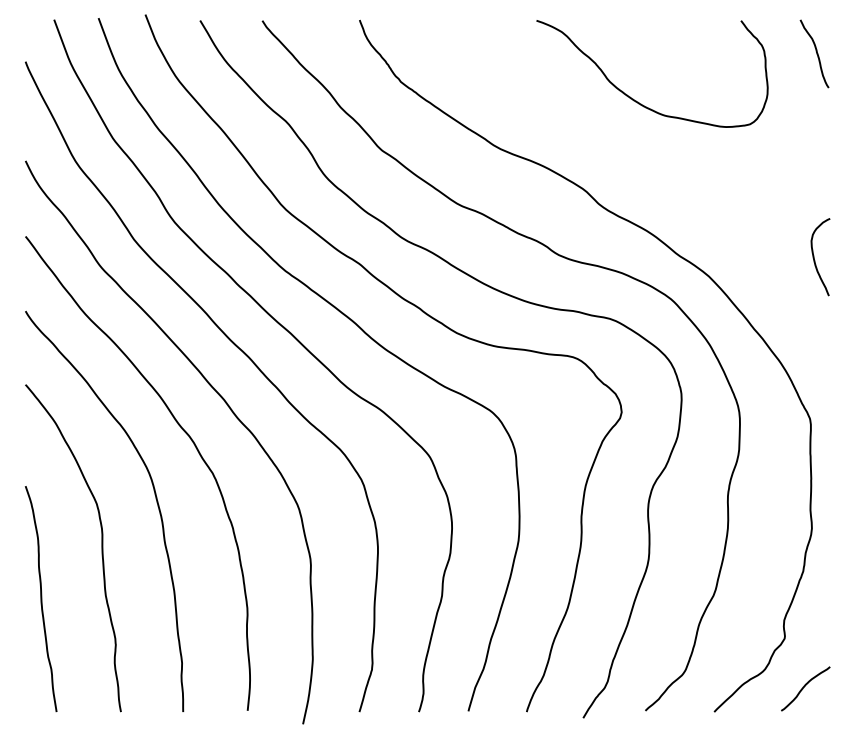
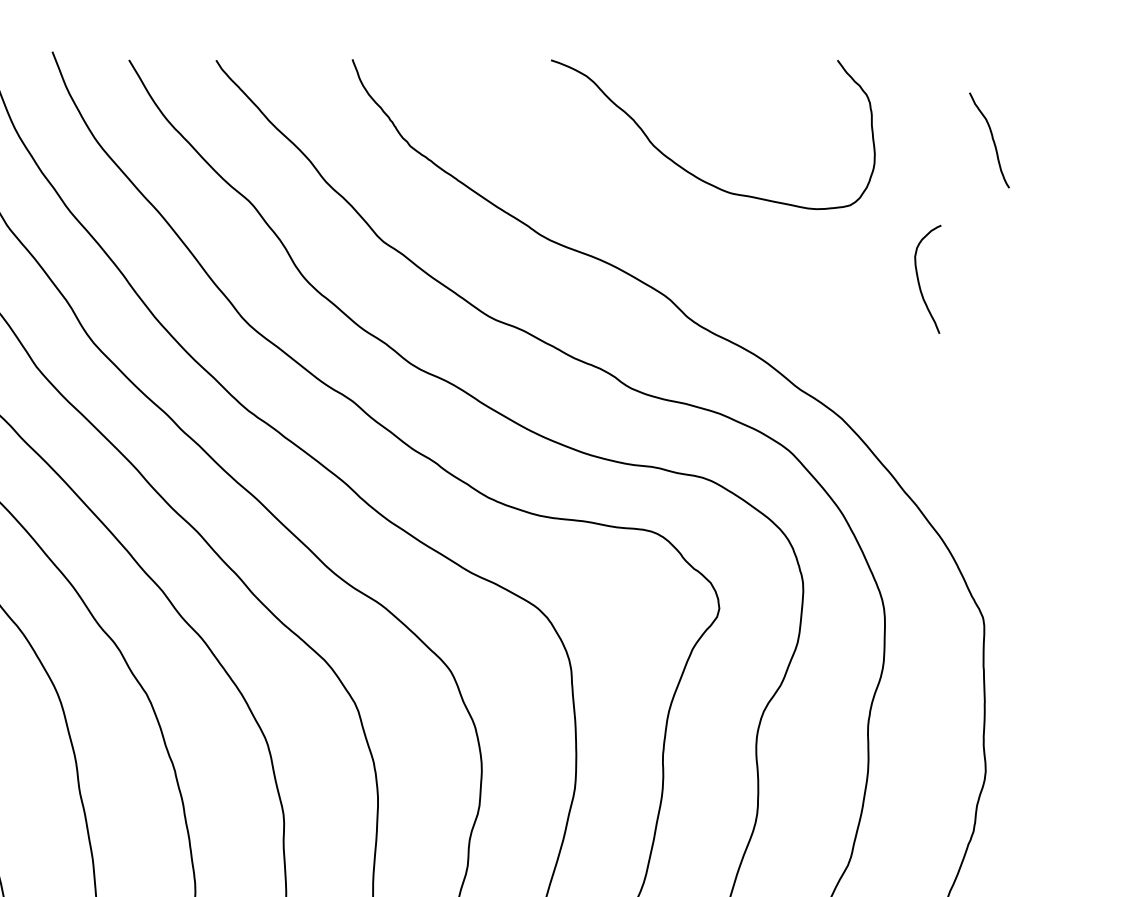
curve: (816, 53) -> (992, 139), moved
curve: (638, 101) -> (693, 173), moved
curve: (815, 260) -> (920, 284), moved

